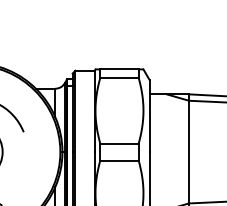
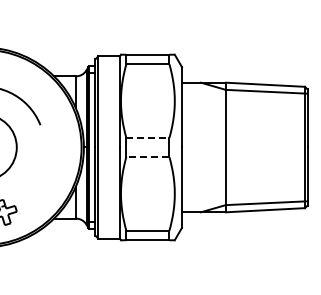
line: (119, 143) -> (147, 137), solid -> dashed
line: (119, 161) -> (147, 157), solid -> dashed

